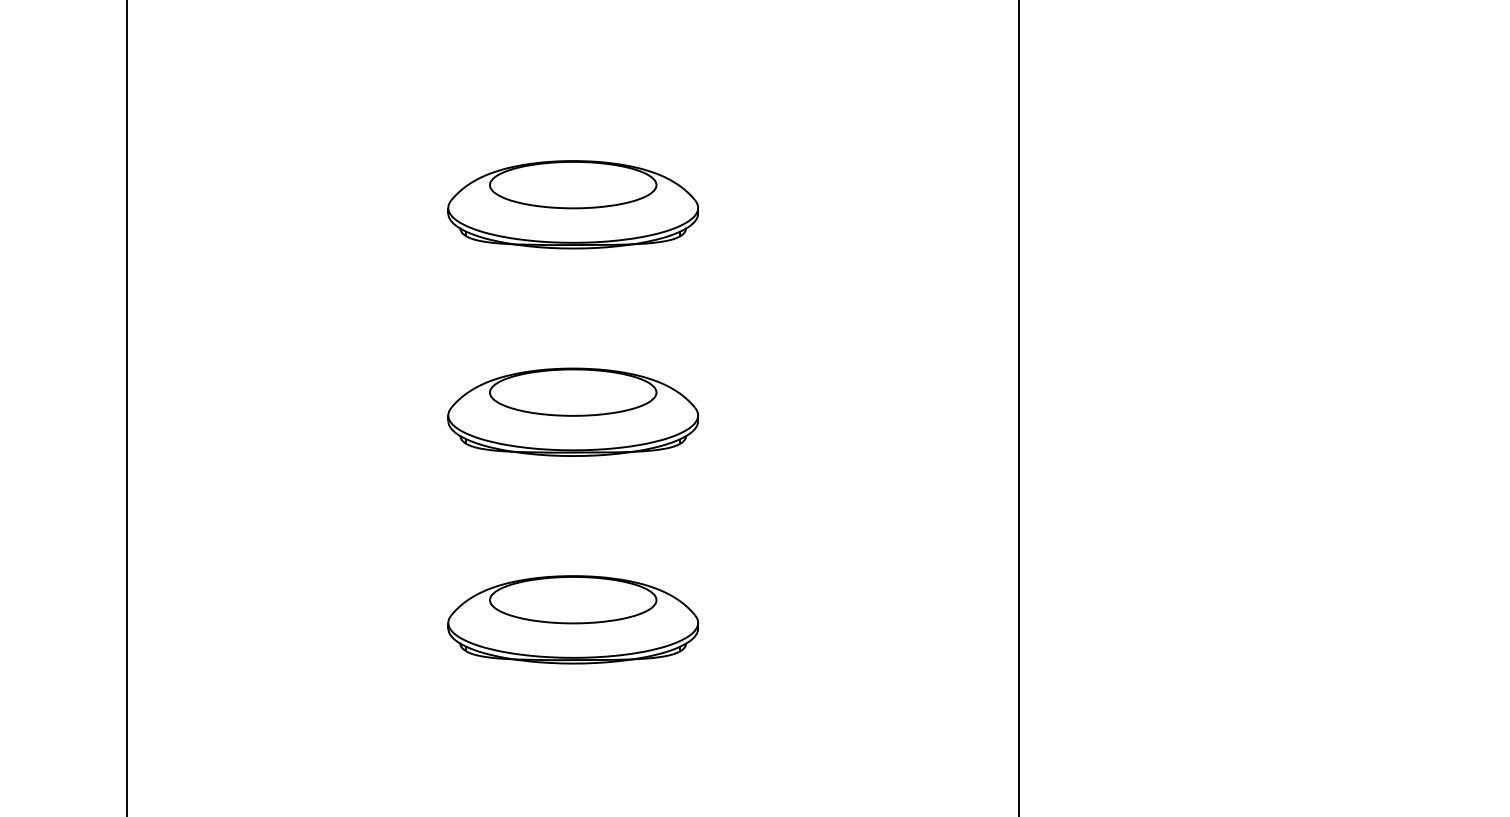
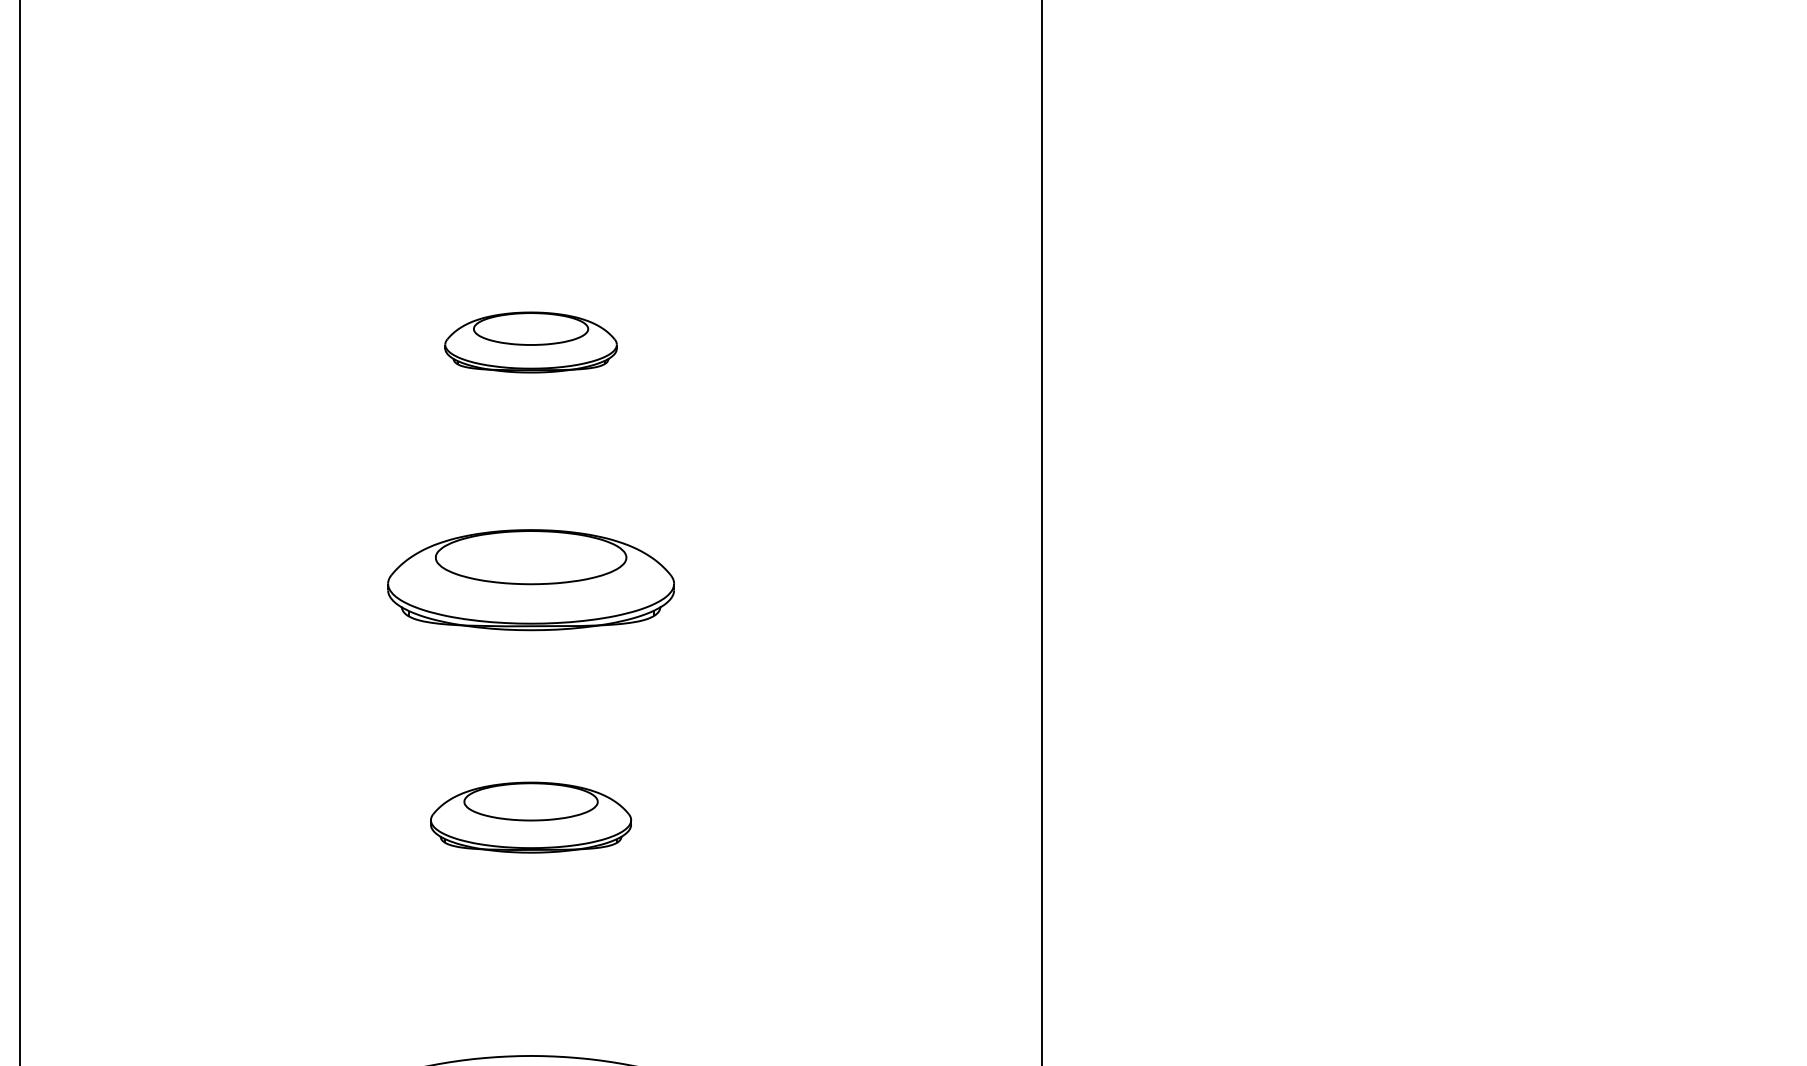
part: (572, 204) -> (530, 342), size x0.6
part: (572, 619) -> (530, 817), size x0.7

